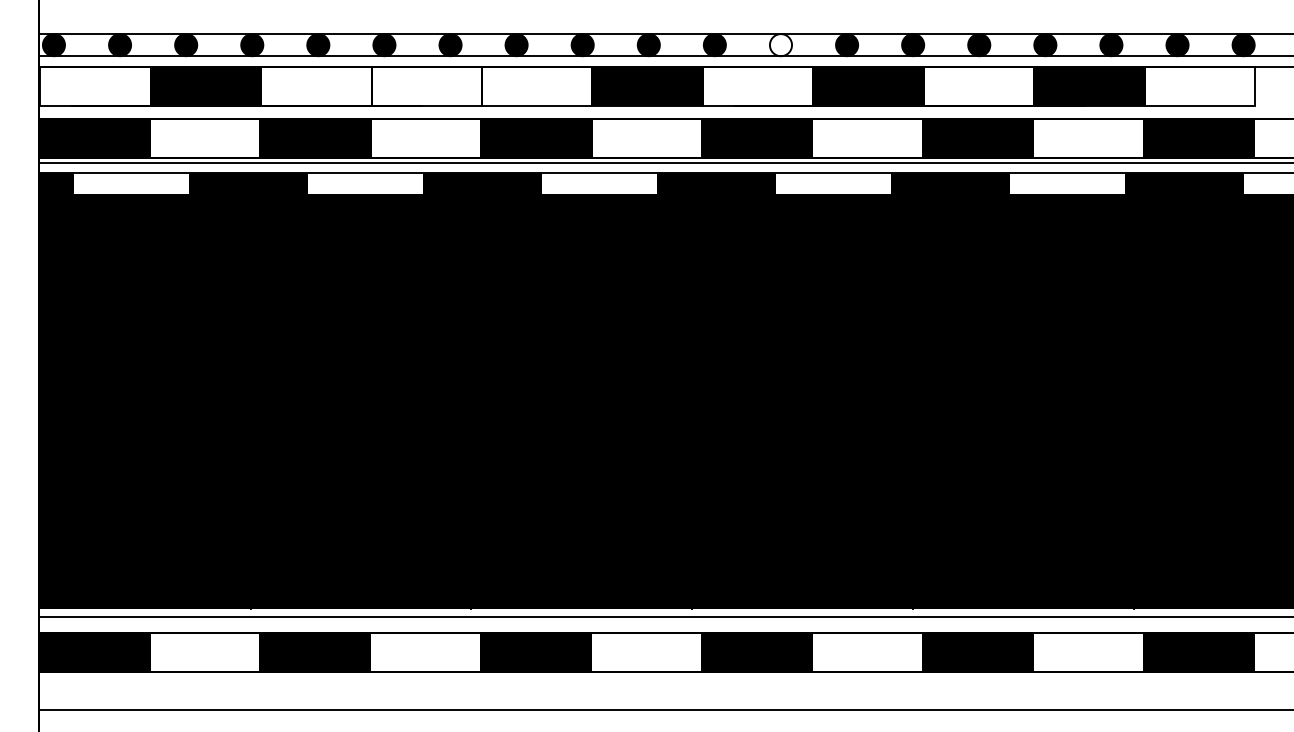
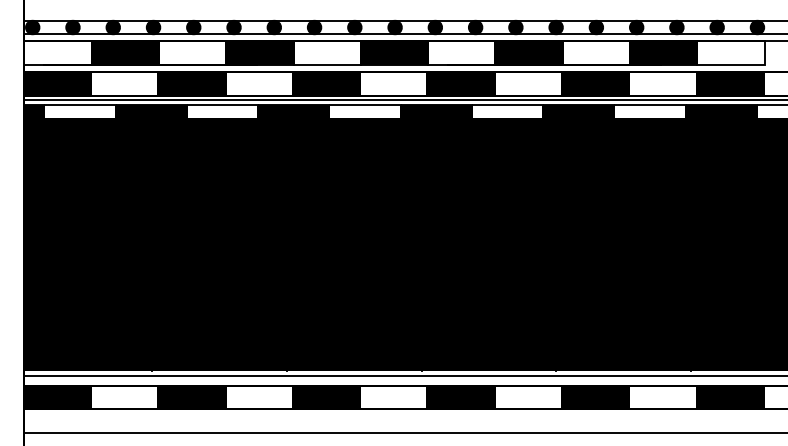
fill: (780, 45) -> (475, 27), added
fill: (426, 86) -> (259, 52), added

